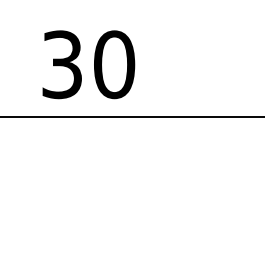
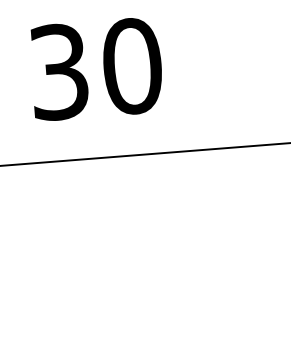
text: (88, 64) -> (95, 68), moved

